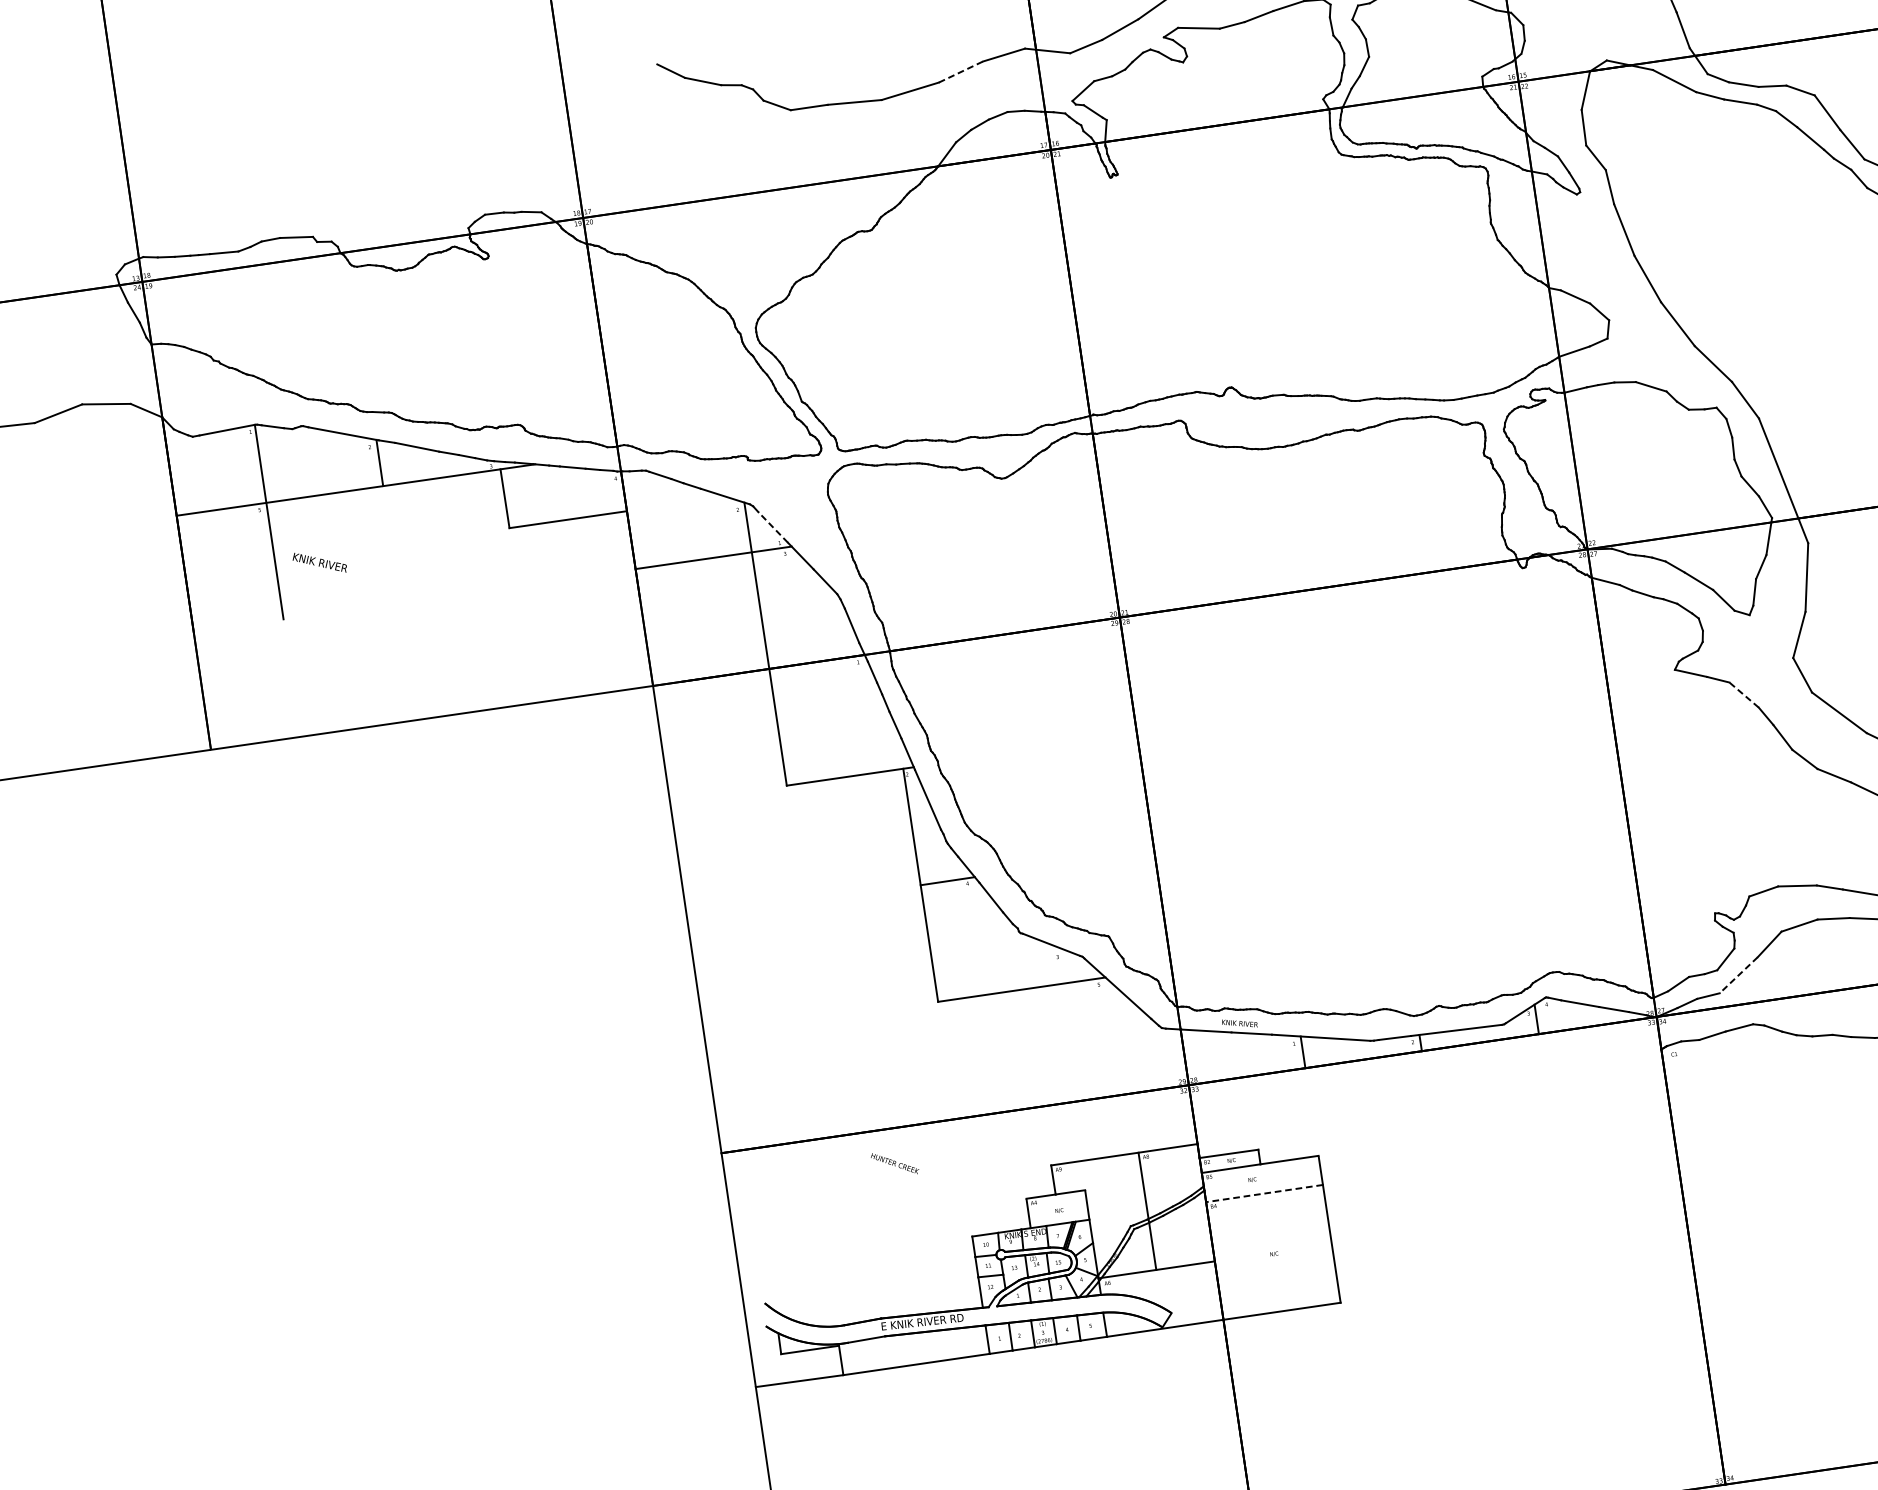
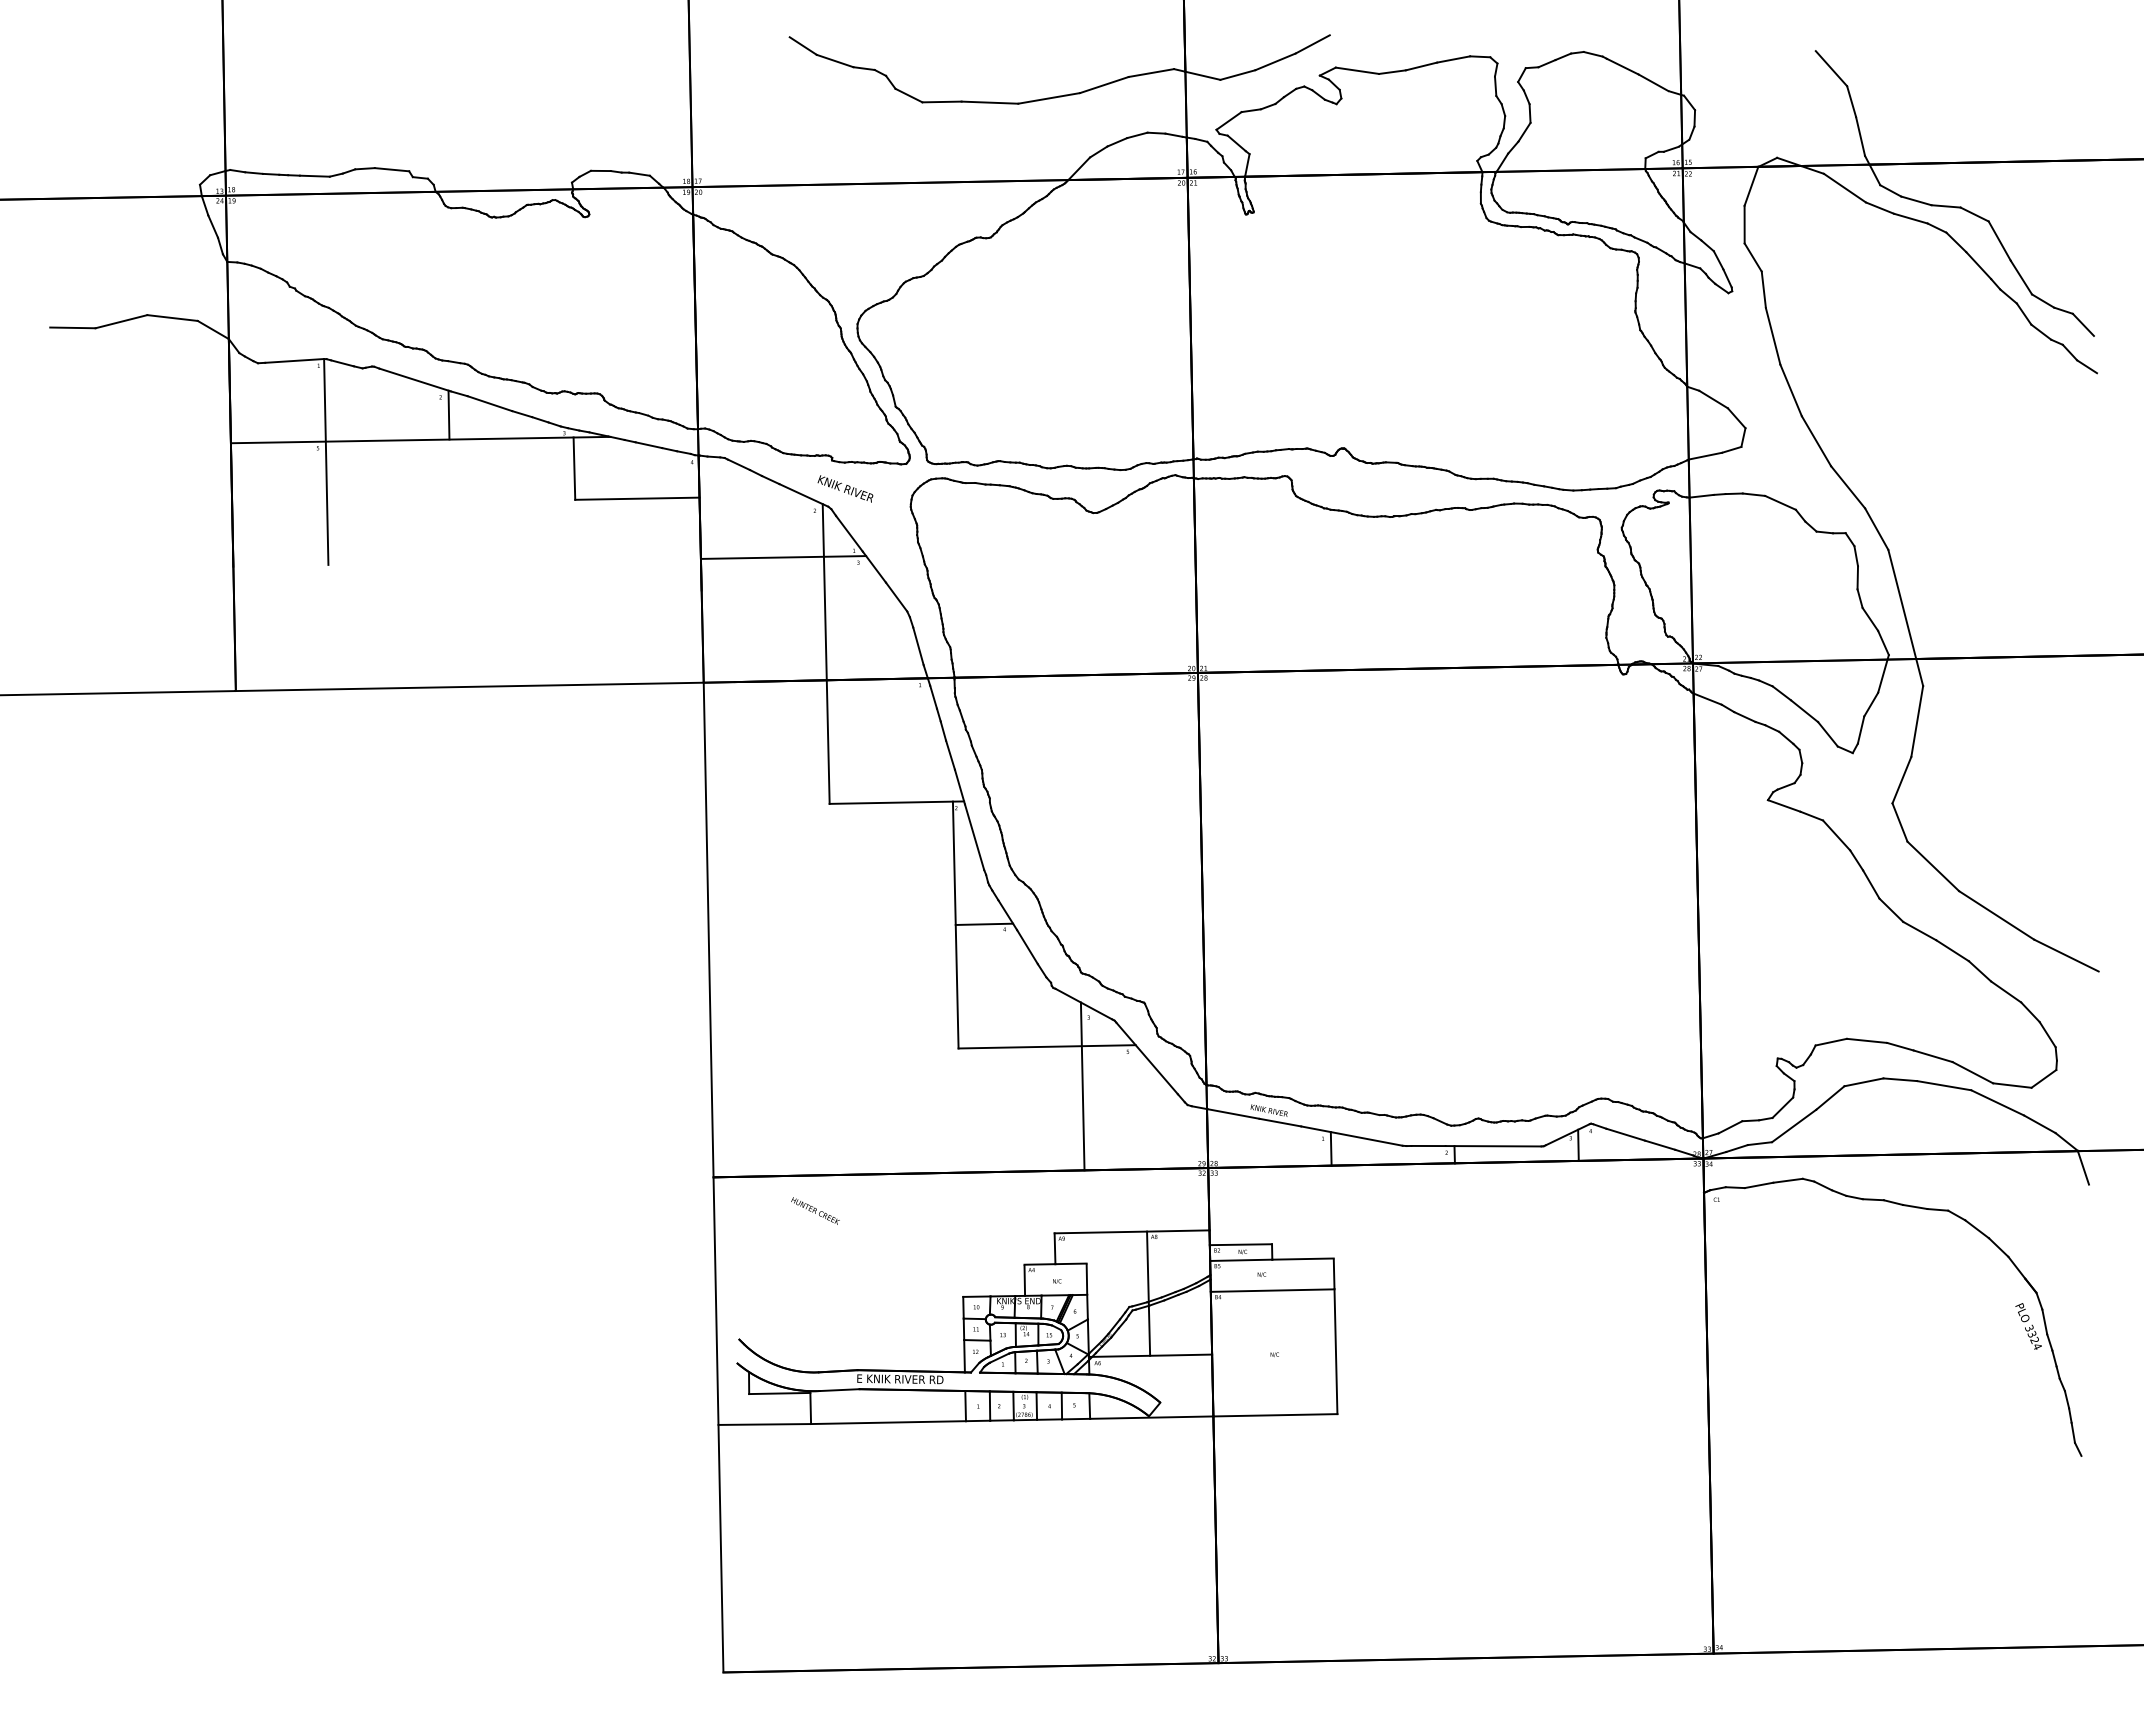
line: (961, 72) -> (1104, 85), dashed -> solid
line: (773, 527) -> (849, 533), dashed -> solid
text: (319, 562) -> (845, 488), moved
line: (1744, 695) -> (1836, 835), dashed -> solid
line: (1738, 974) -> (1794, 1125), dashed -> solid
line: (1060, 1023) -> (1082, 1086), added
text: (894, 1163) -> (815, 1210), moved
line: (1264, 1193) -> (1272, 1290), dashed -> solid

